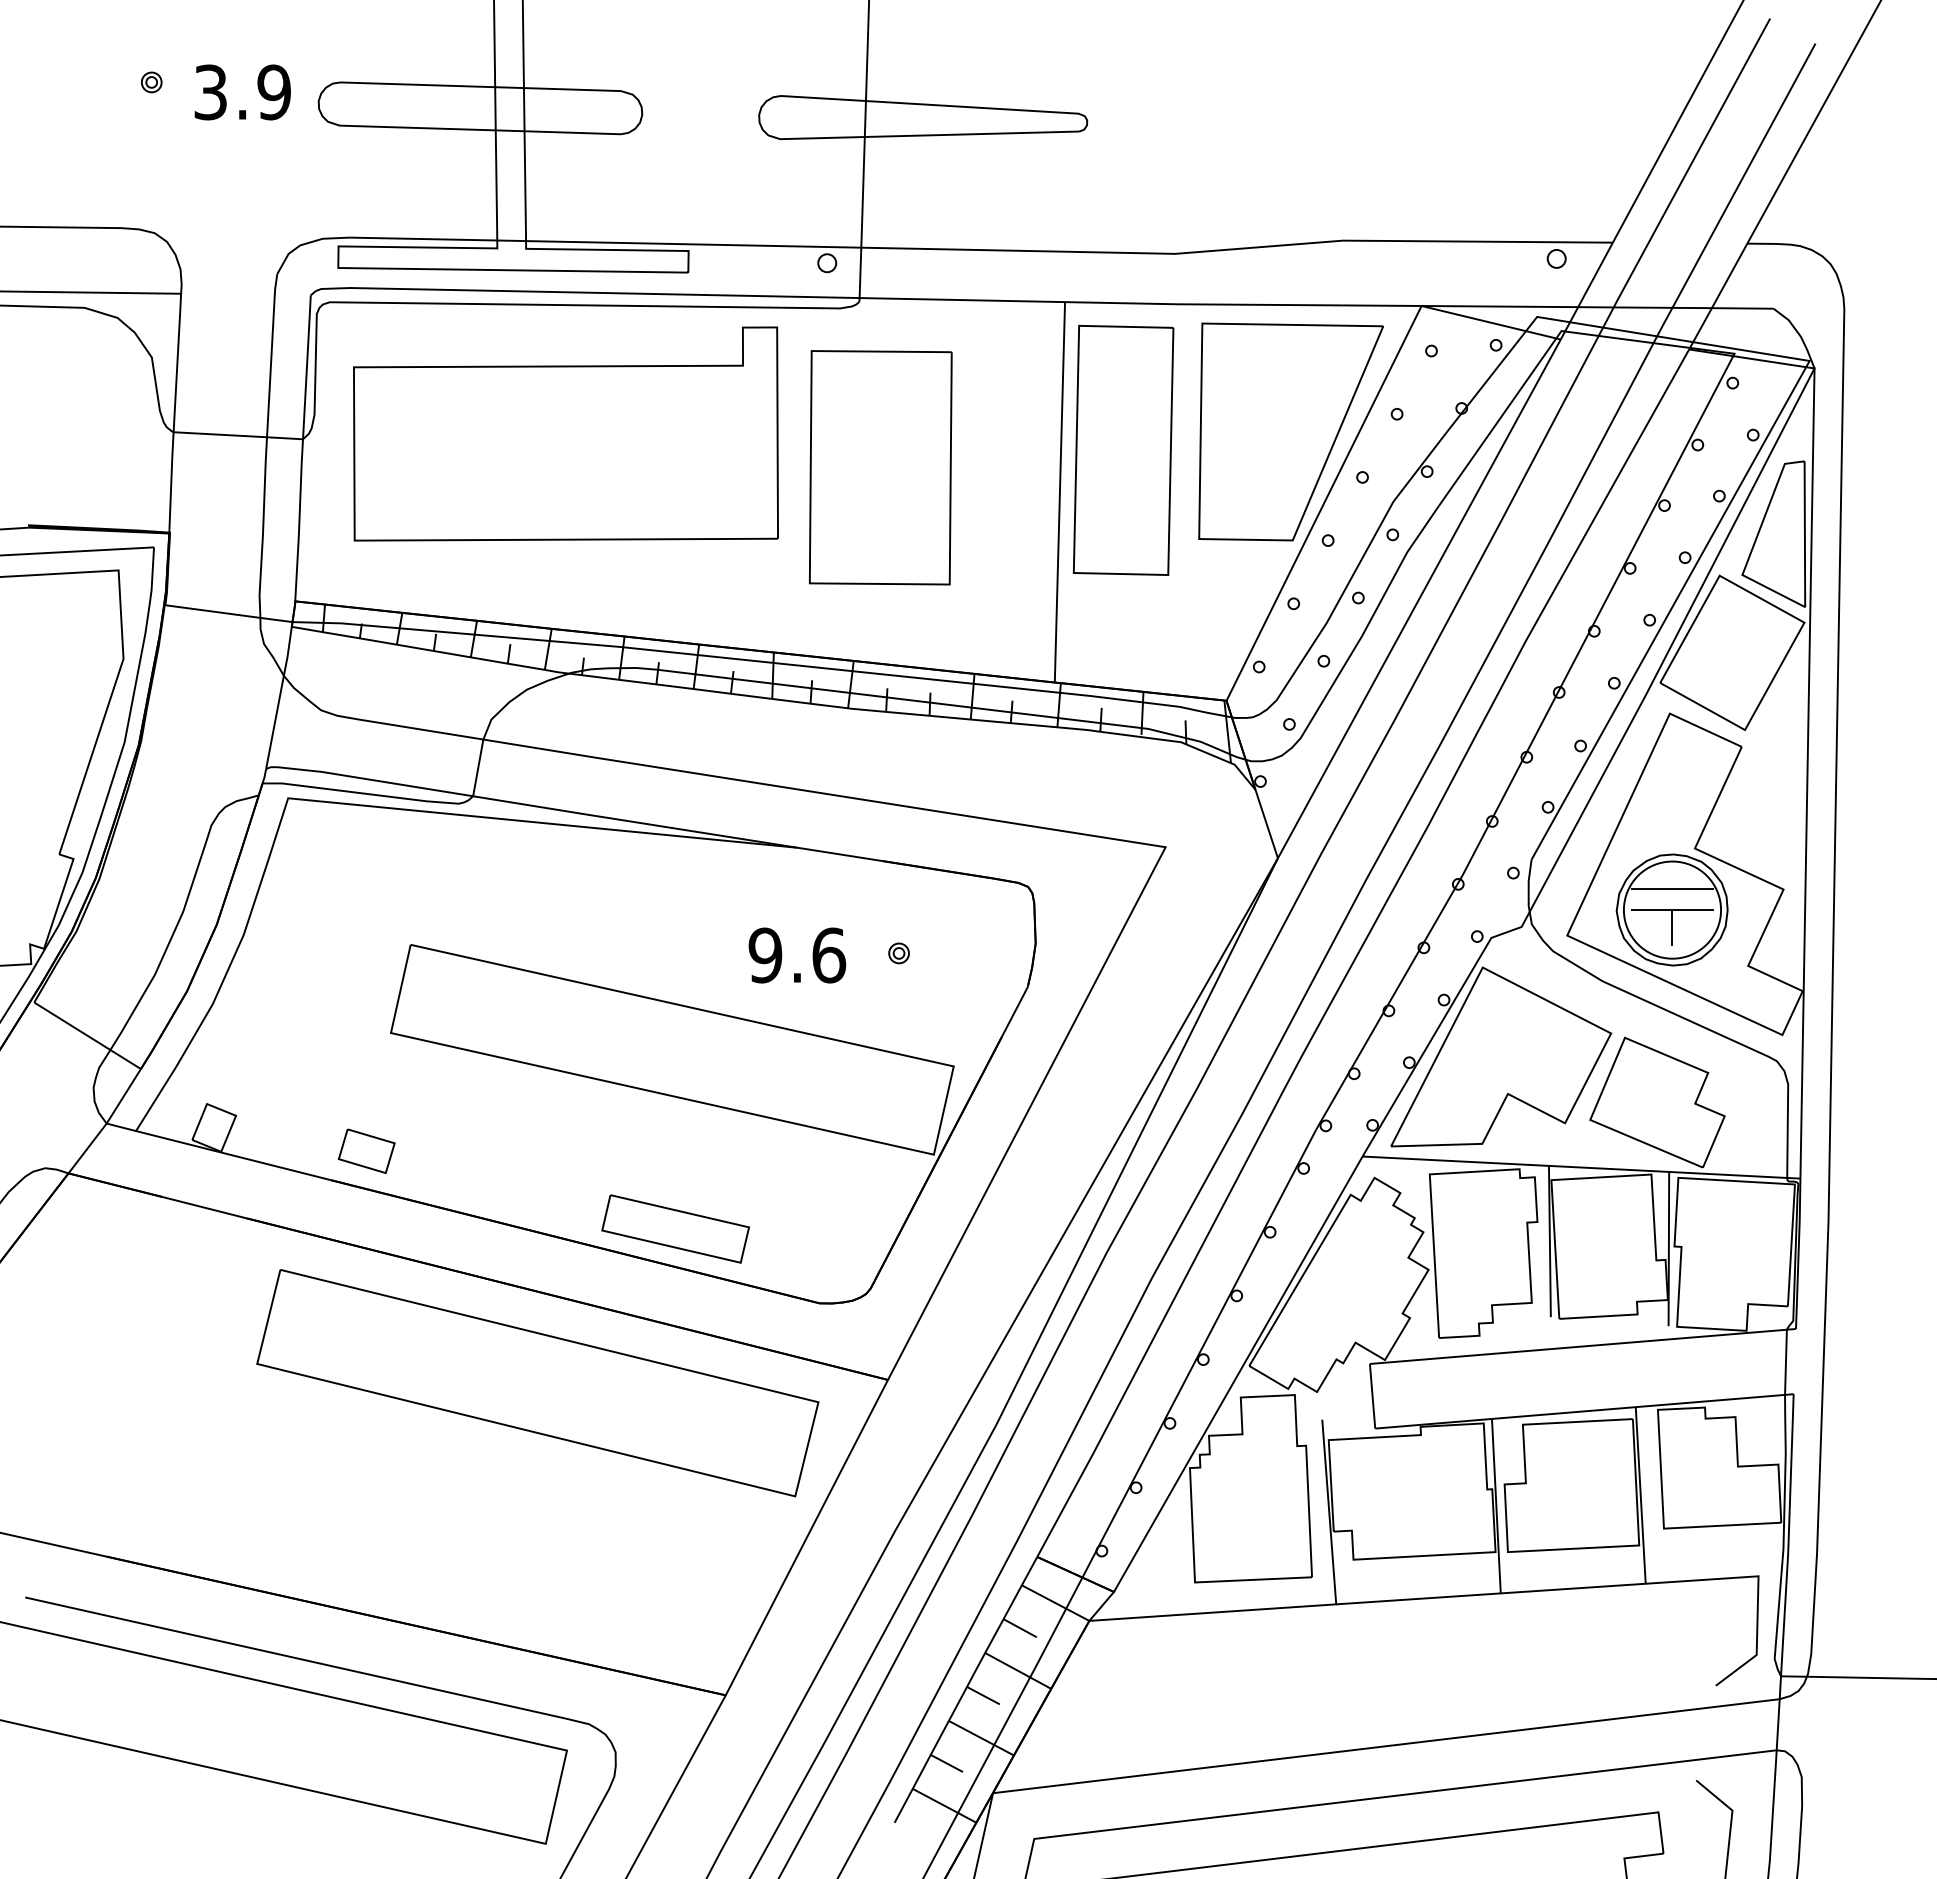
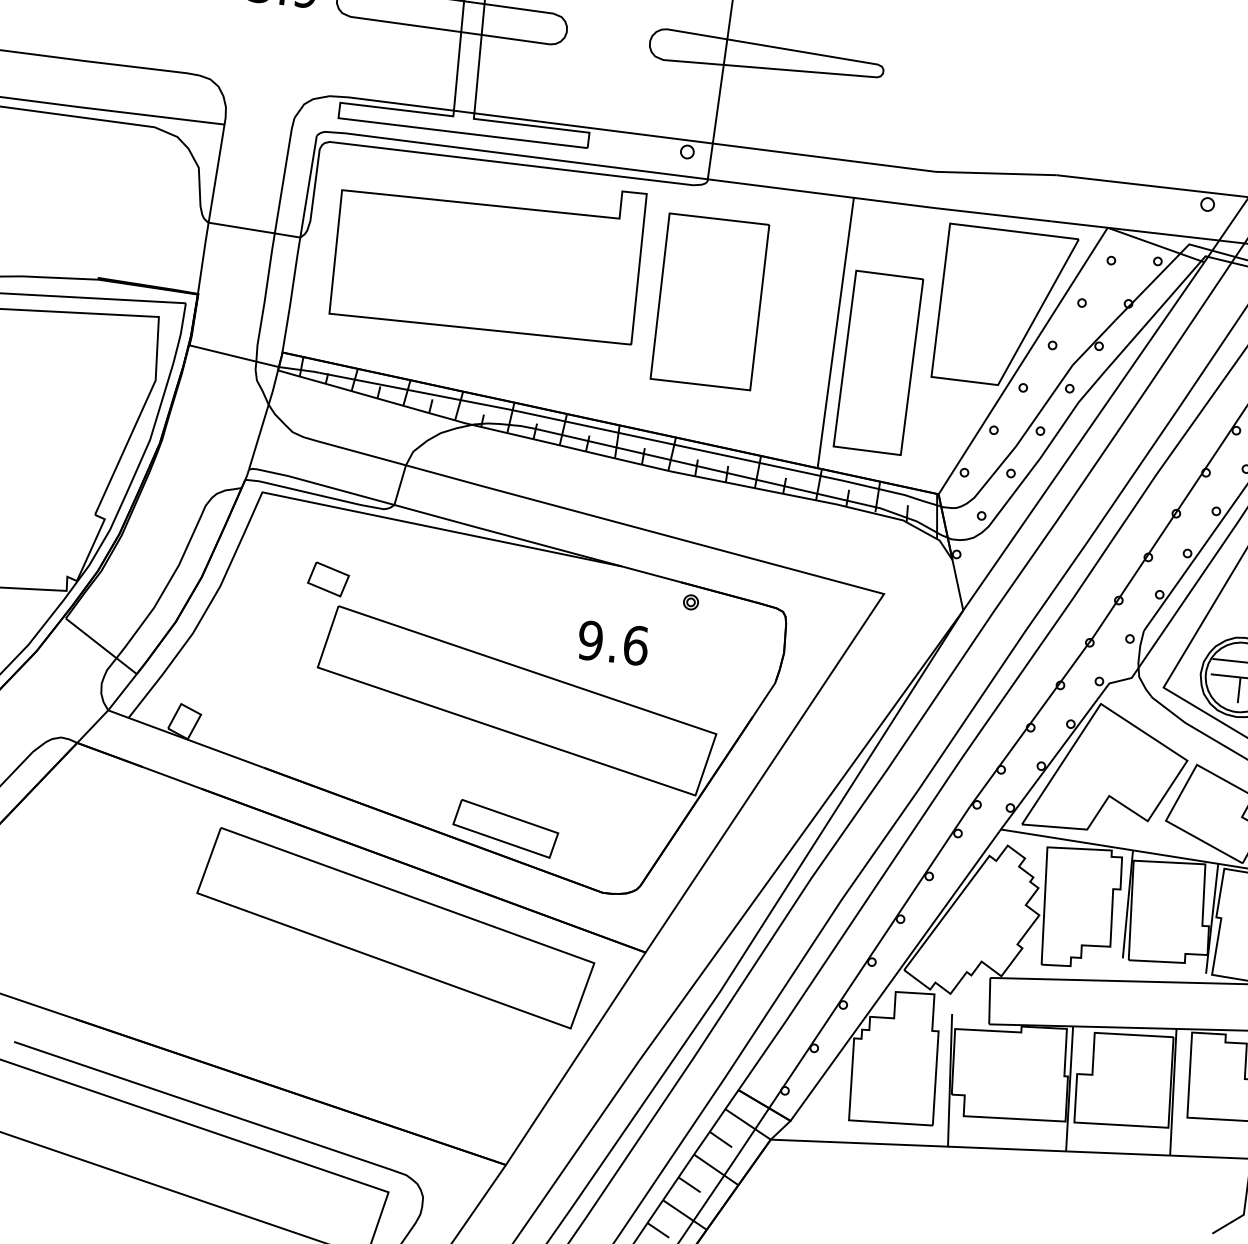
part: (1123, 450) -> (878, 362), moved
part: (898, 953) -> (690, 602), moved
part: (366, 1150) -> (328, 578), moved

